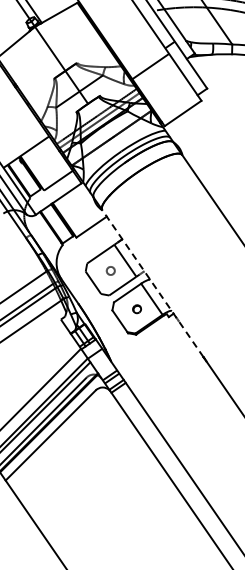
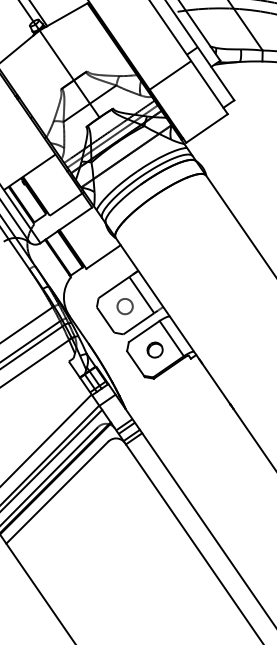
part: (110, 270) -> (124, 306), size x1.67
line: (152, 283) -> (172, 320), dashed -> solid
part: (136, 308) -> (154, 349), size x1.67

